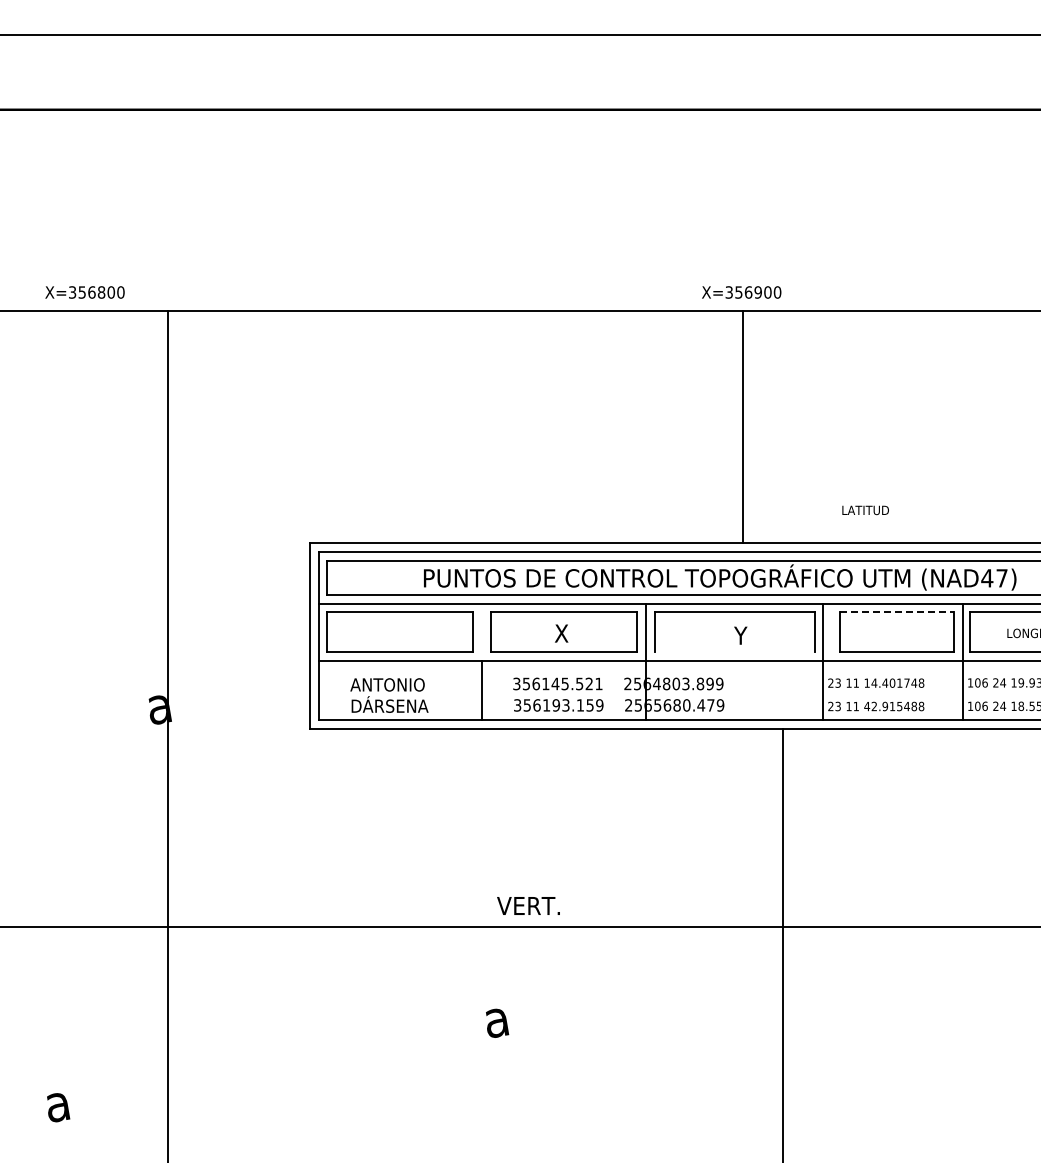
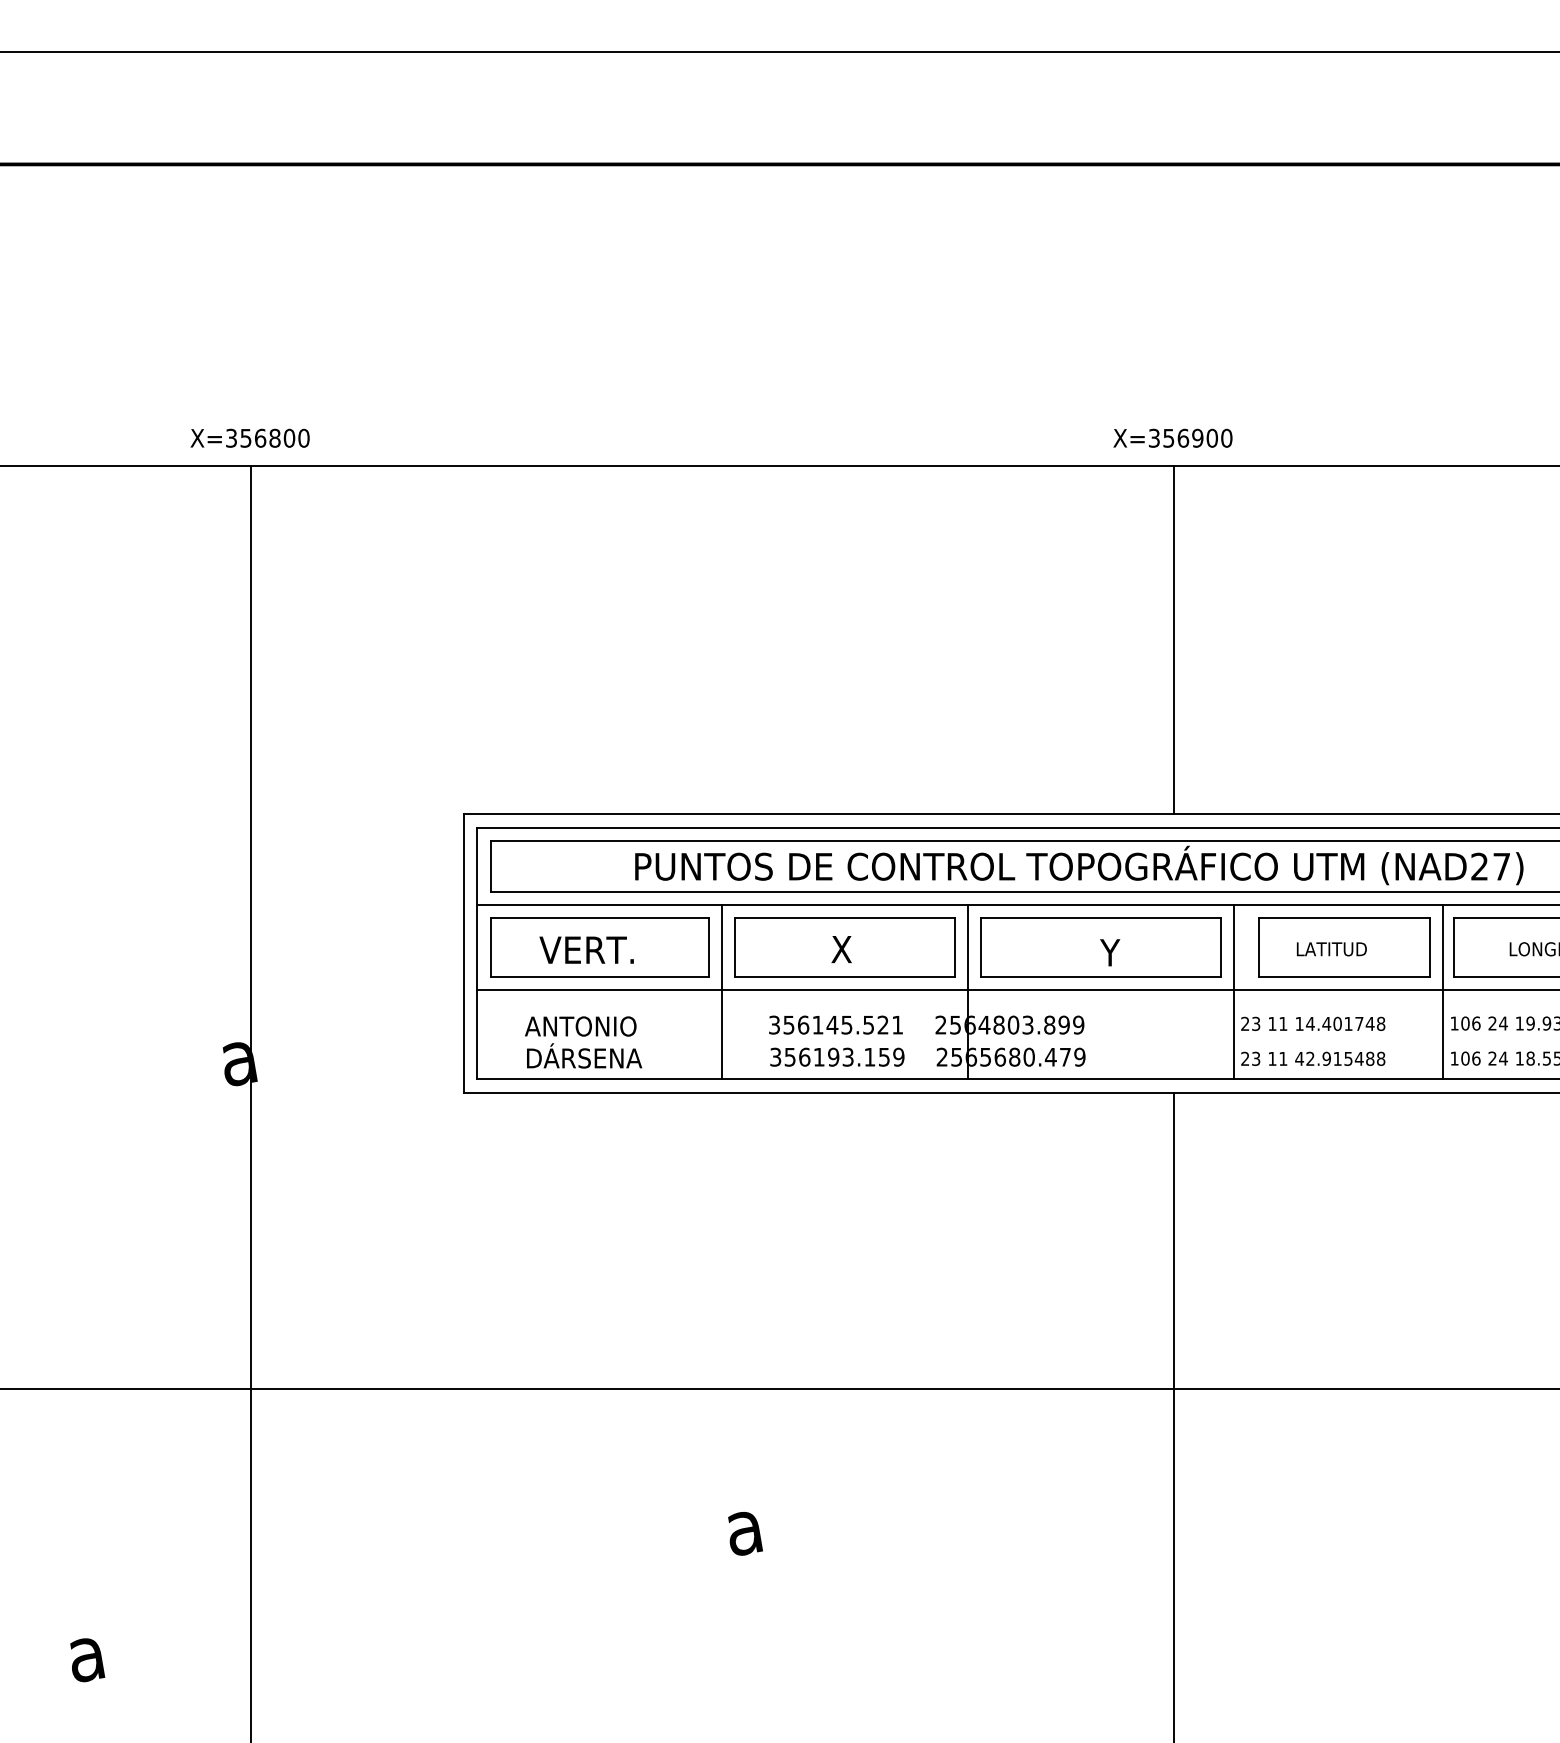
text: (84, 292) -> (249, 438), moved
text: (741, 292) -> (1172, 438), moved
line: (743, 427) -> (1174, 640), moved
text: (865, 510) -> (1331, 949), moved
text: (987, 578) -> (1479, 867), (NAD47) -> (NAD27)
line: (897, 612) -> (1345, 917), dashed -> solid
line: (481, 631) -> (721, 946), added
line: (734, 652) -> (1100, 977), added
text: (528, 905) -> (586, 949), moved

